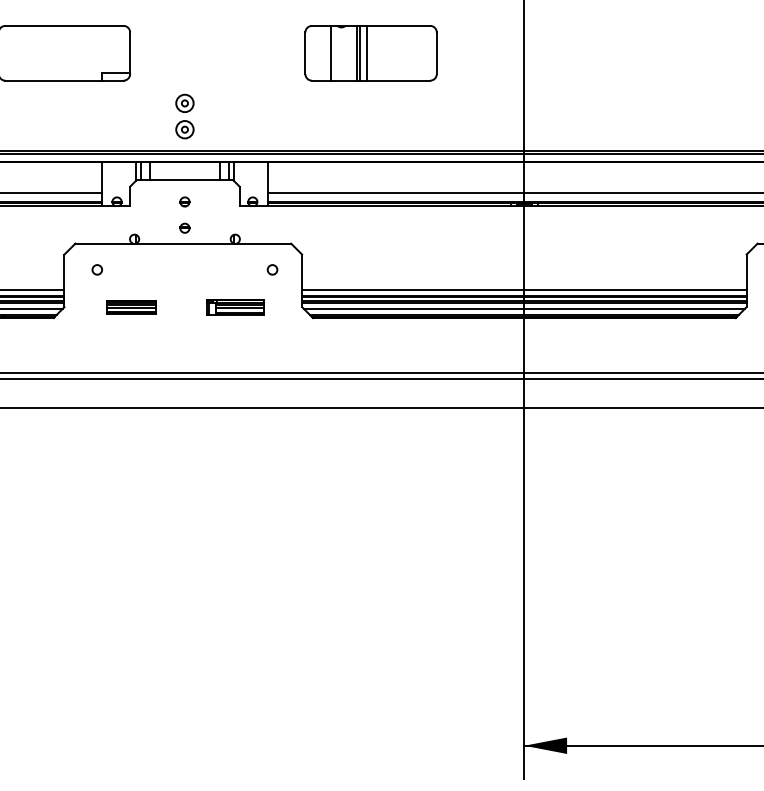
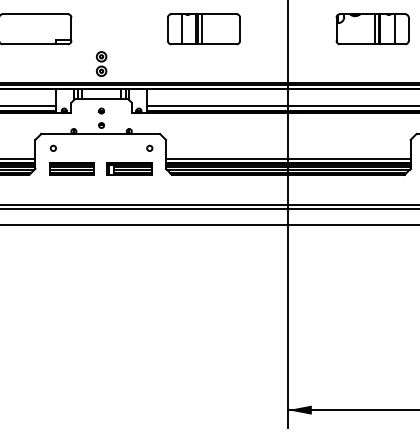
part: (677, 53) -> (372, 29), added
part: (130, 306) -> (71, 168), size x1.67
part: (235, 306) -> (129, 168), size x1.43

